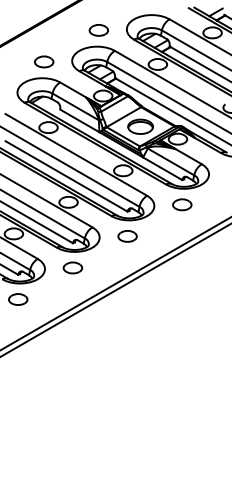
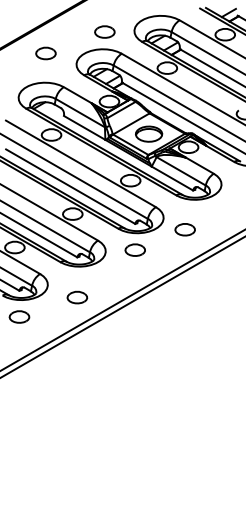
part: (43, 61) -> (45, 53), moved
part: (181, 204) -> (184, 229), moved
part: (73, 267) -> (77, 297), moved

